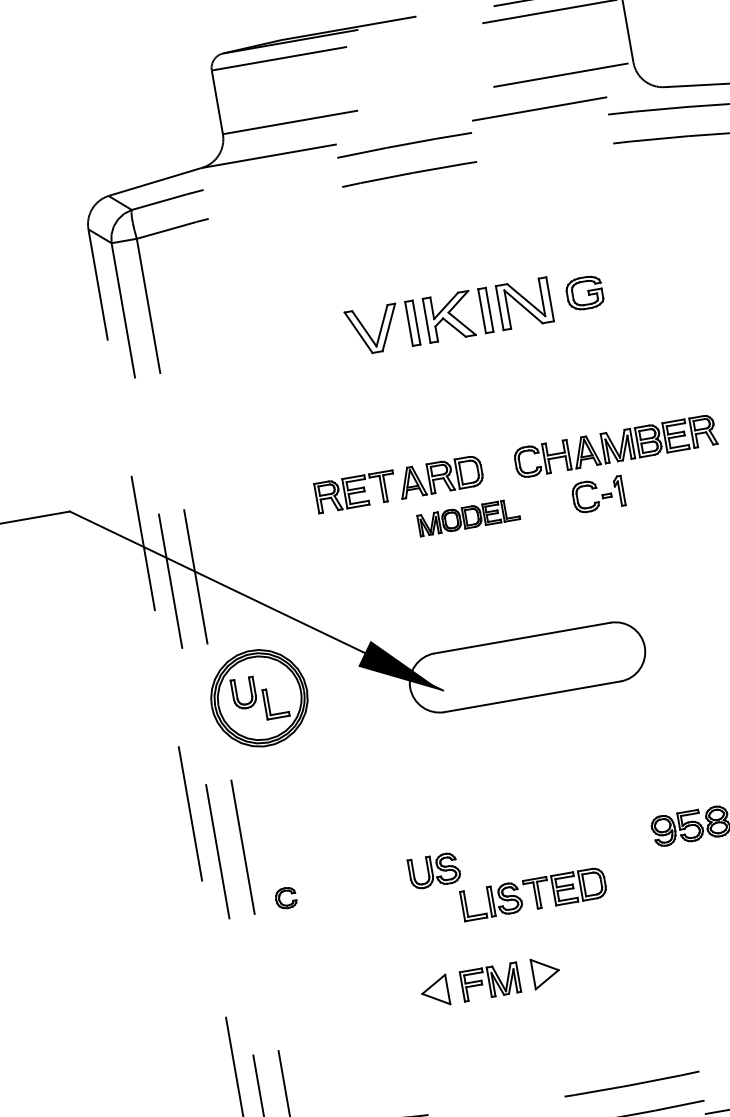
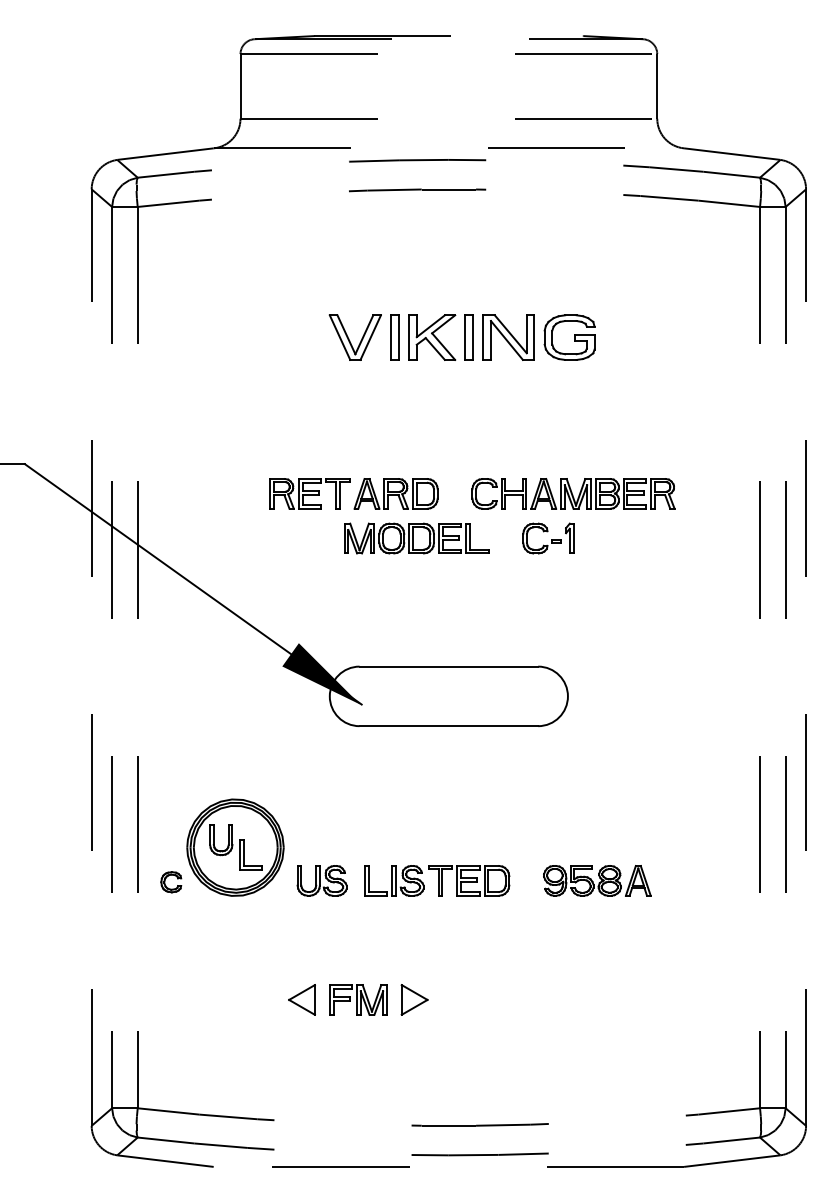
part: (584, 293) -> (569, 337), size x1.43
part: (468, 517) -> (416, 538), size x1.43
part: (259, 698) -> (235, 847), moved
part: (534, 893) -> (437, 880), moved

